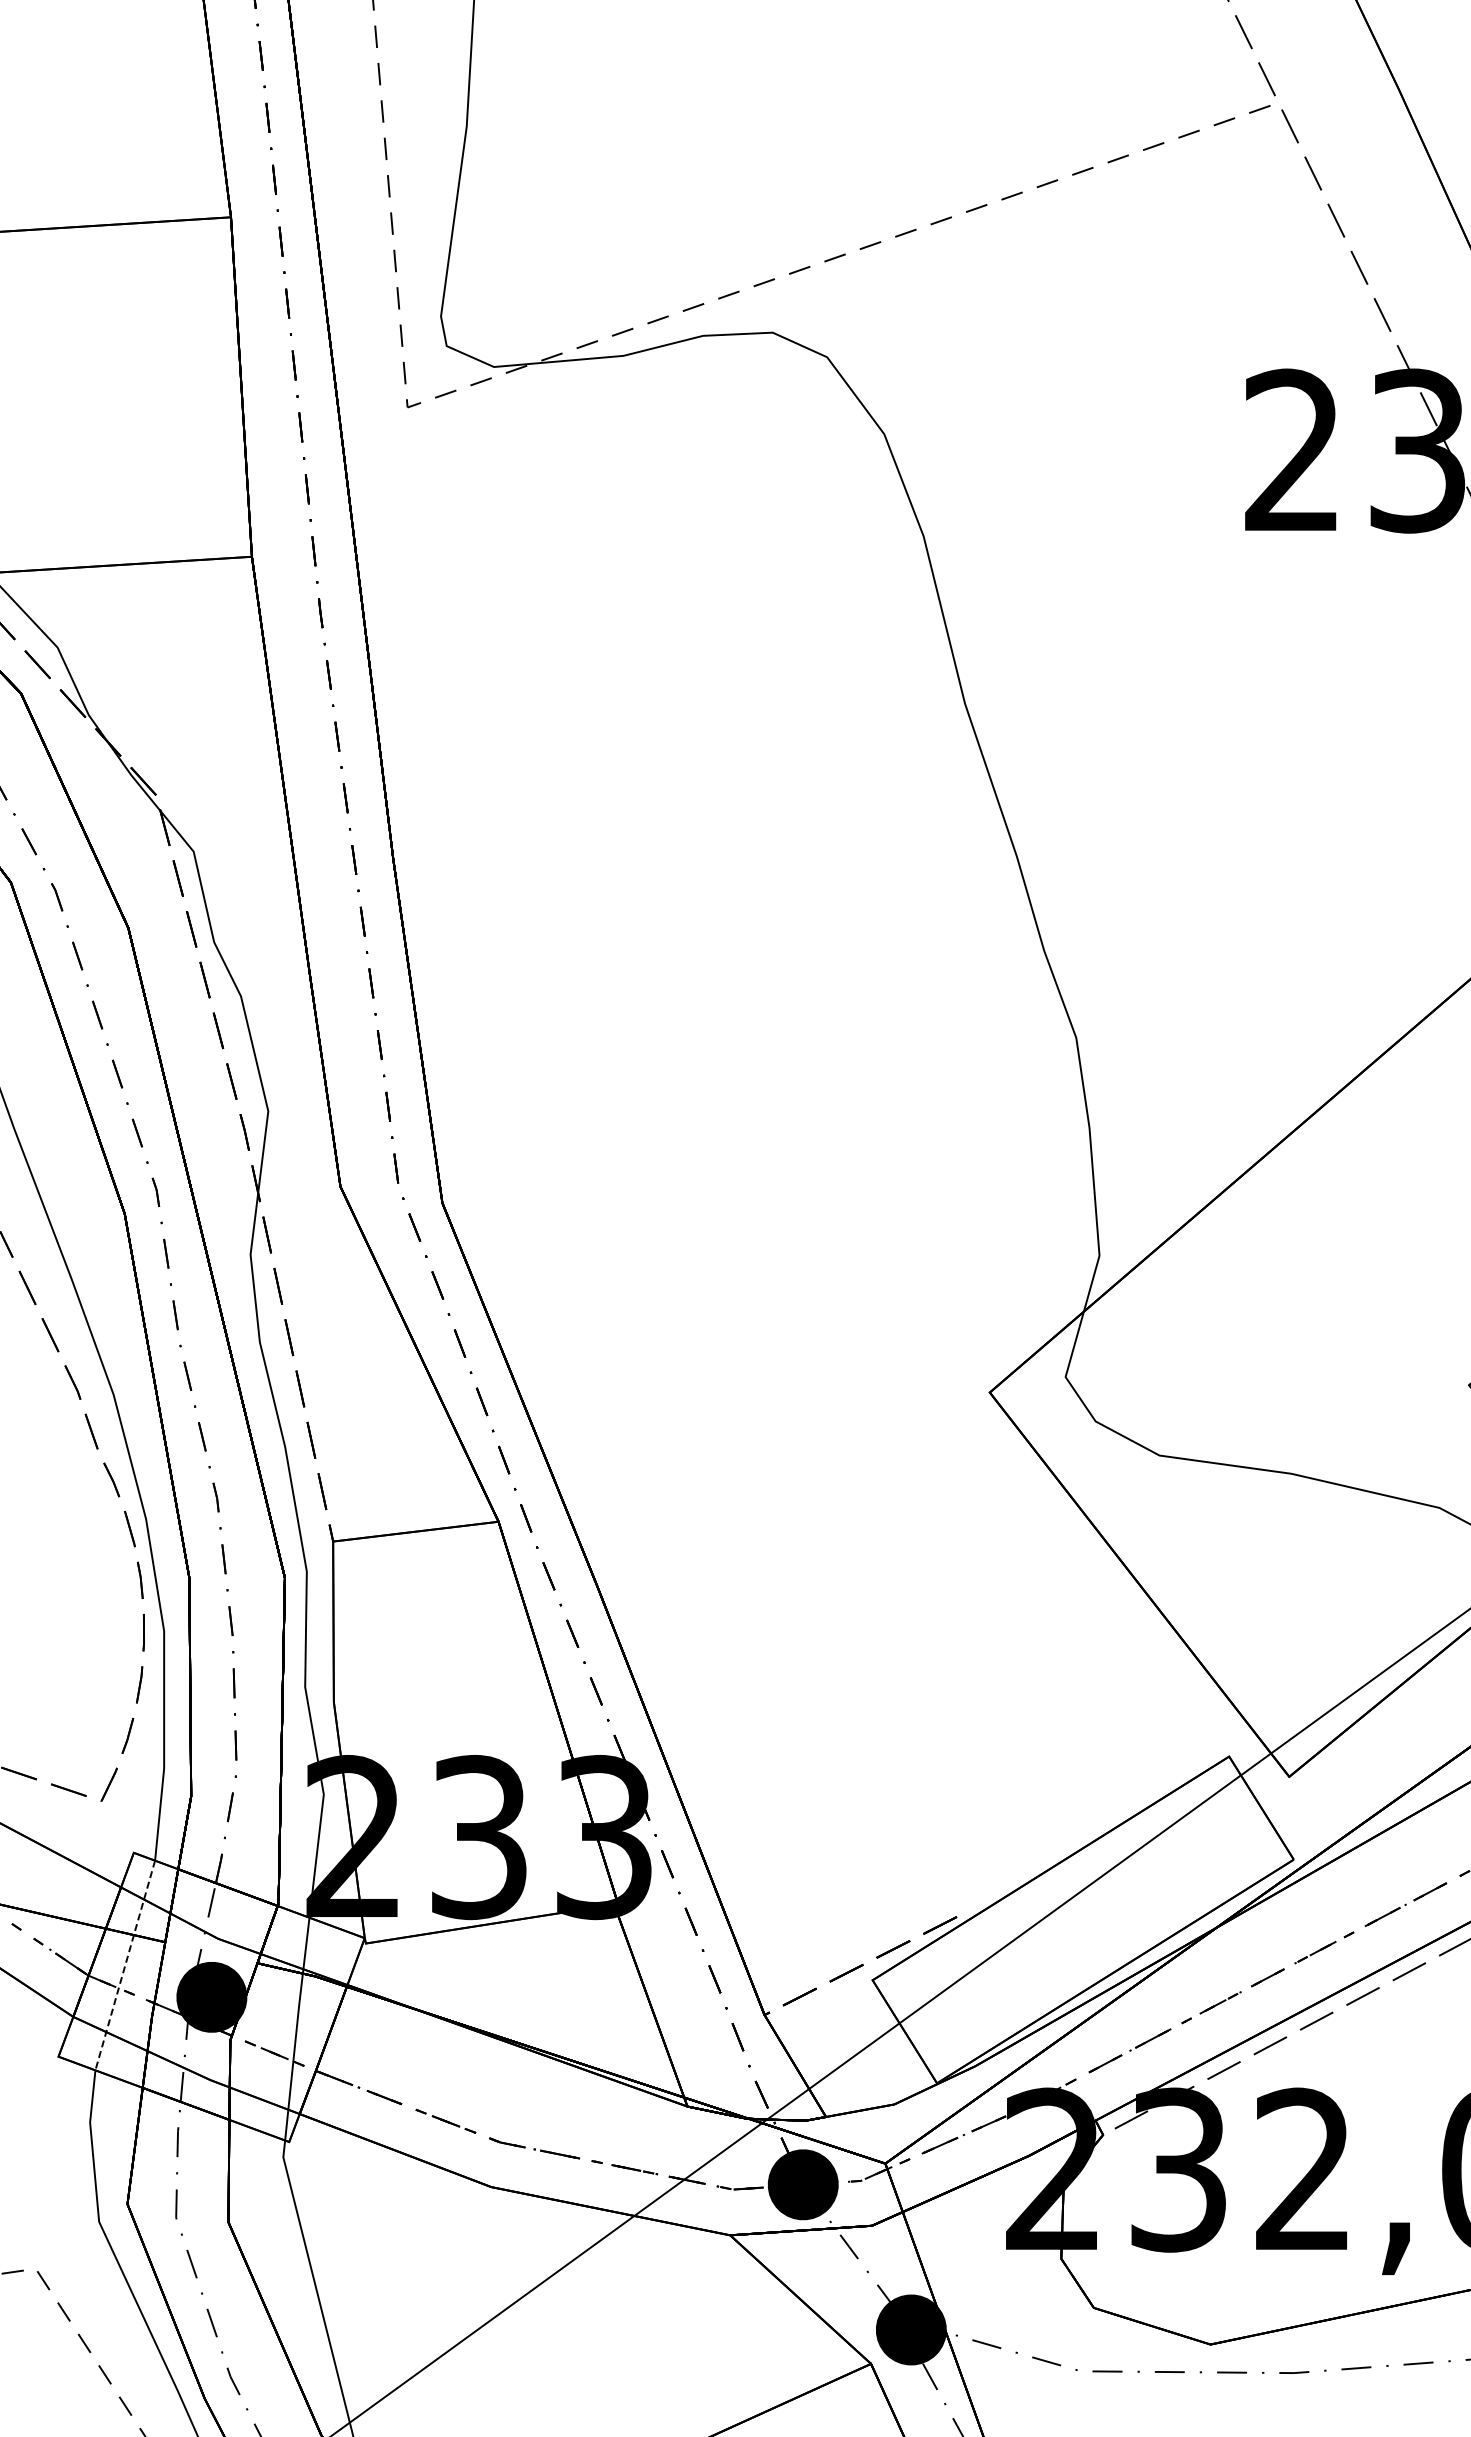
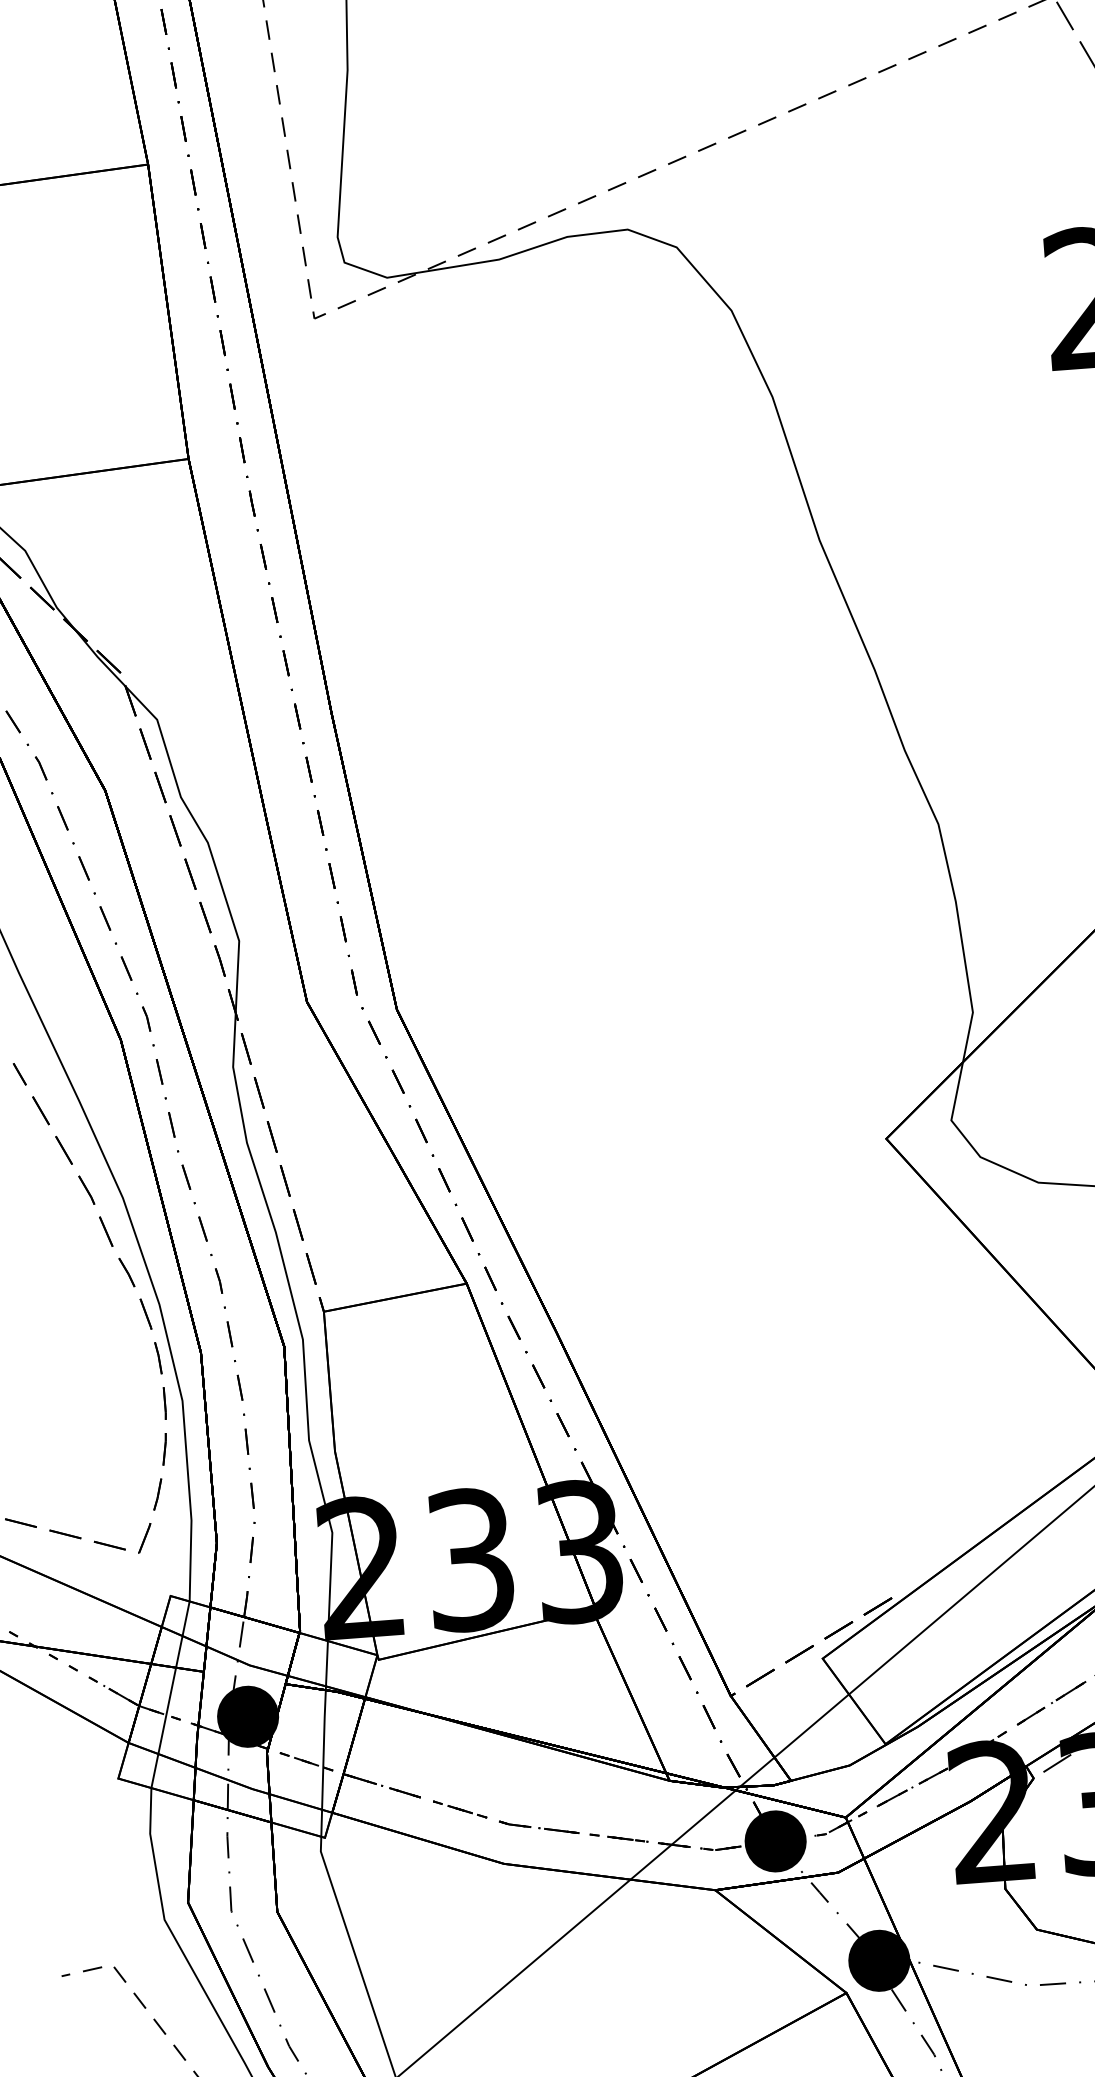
line: (125, 1965) -> (170, 1694), dashed -> solid

